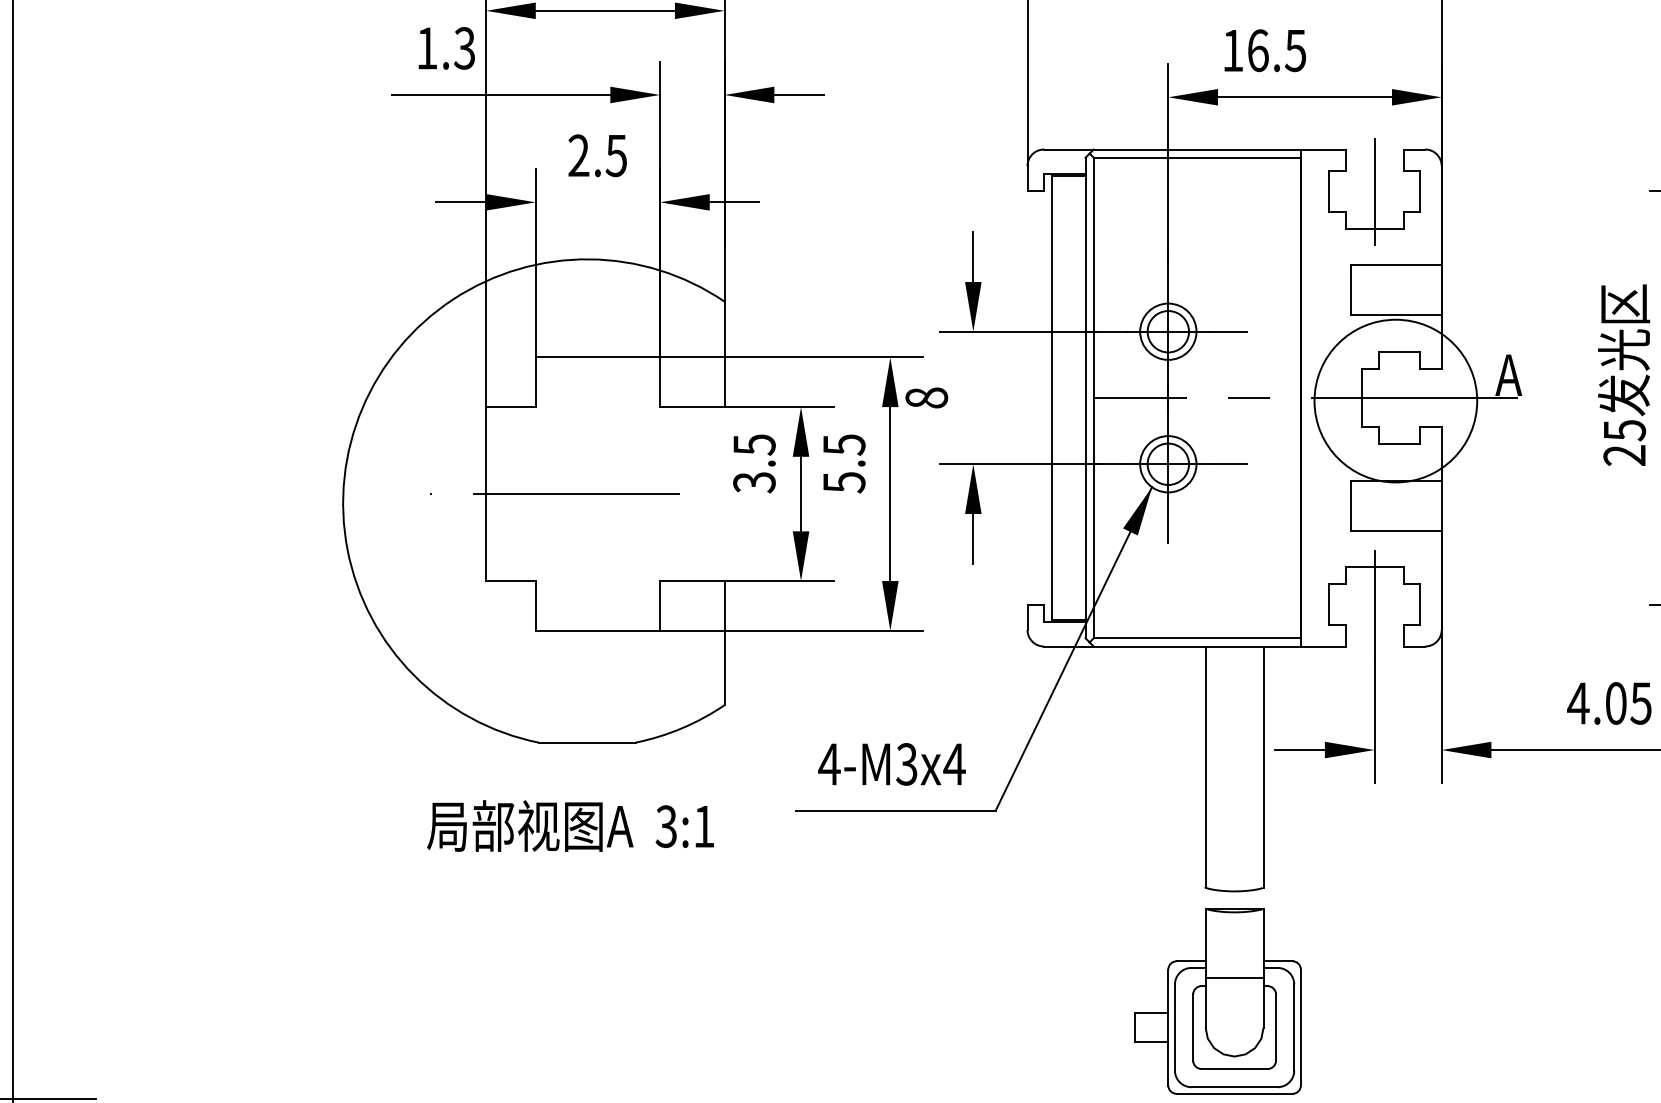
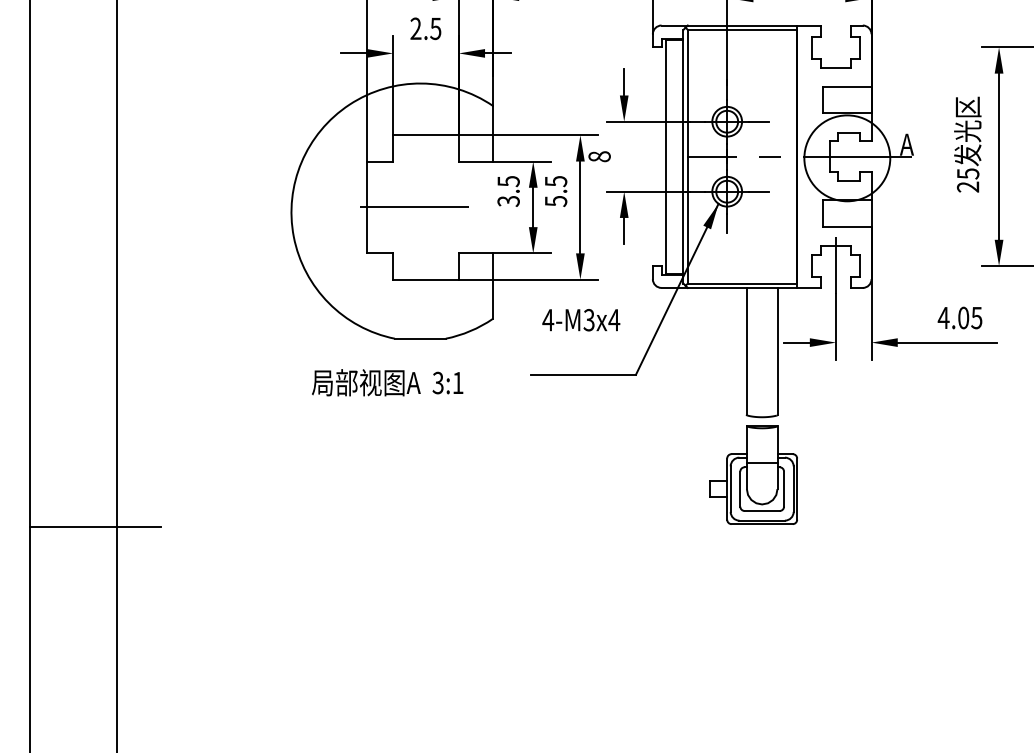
line: (1375, 191) -> (836, 47), removed
text: (892, 764) -> (581, 320), moved
text: (570, 825) -> (387, 382), moved

